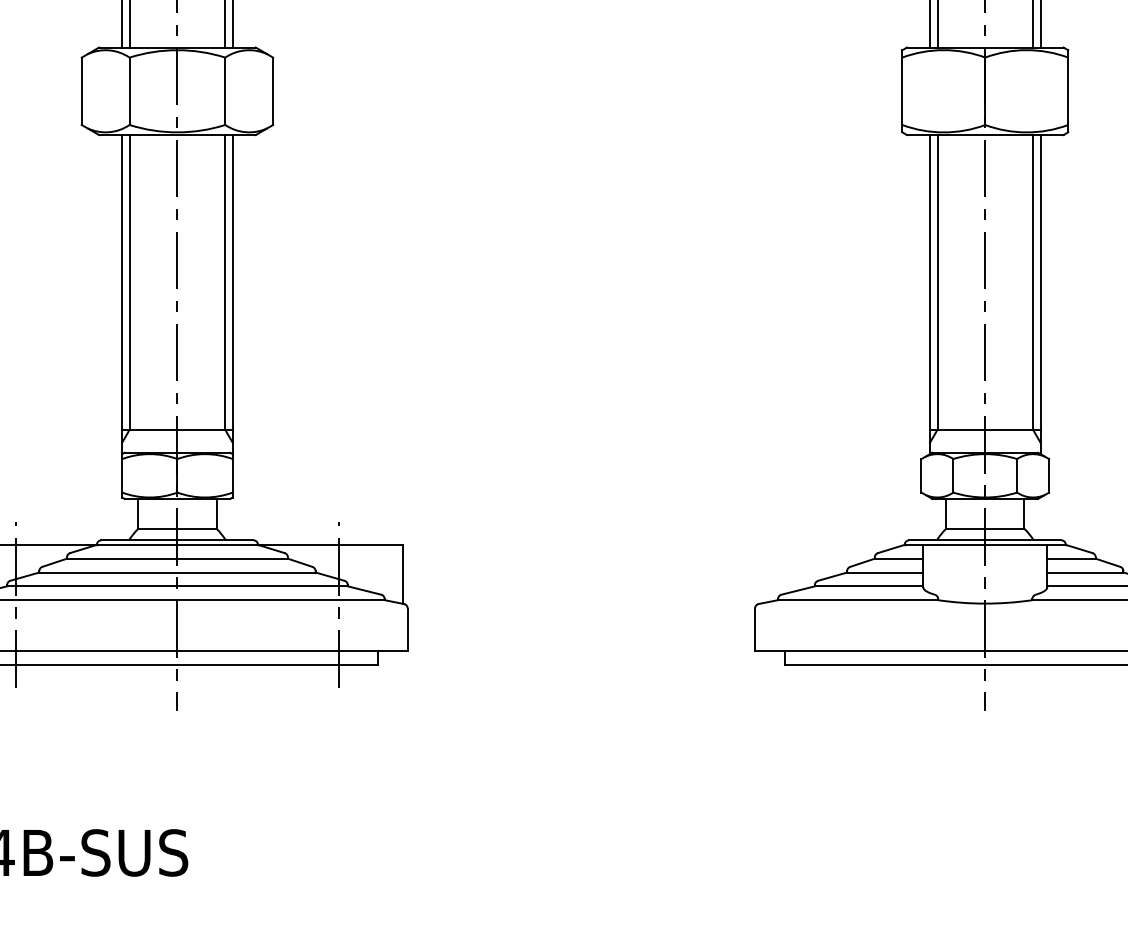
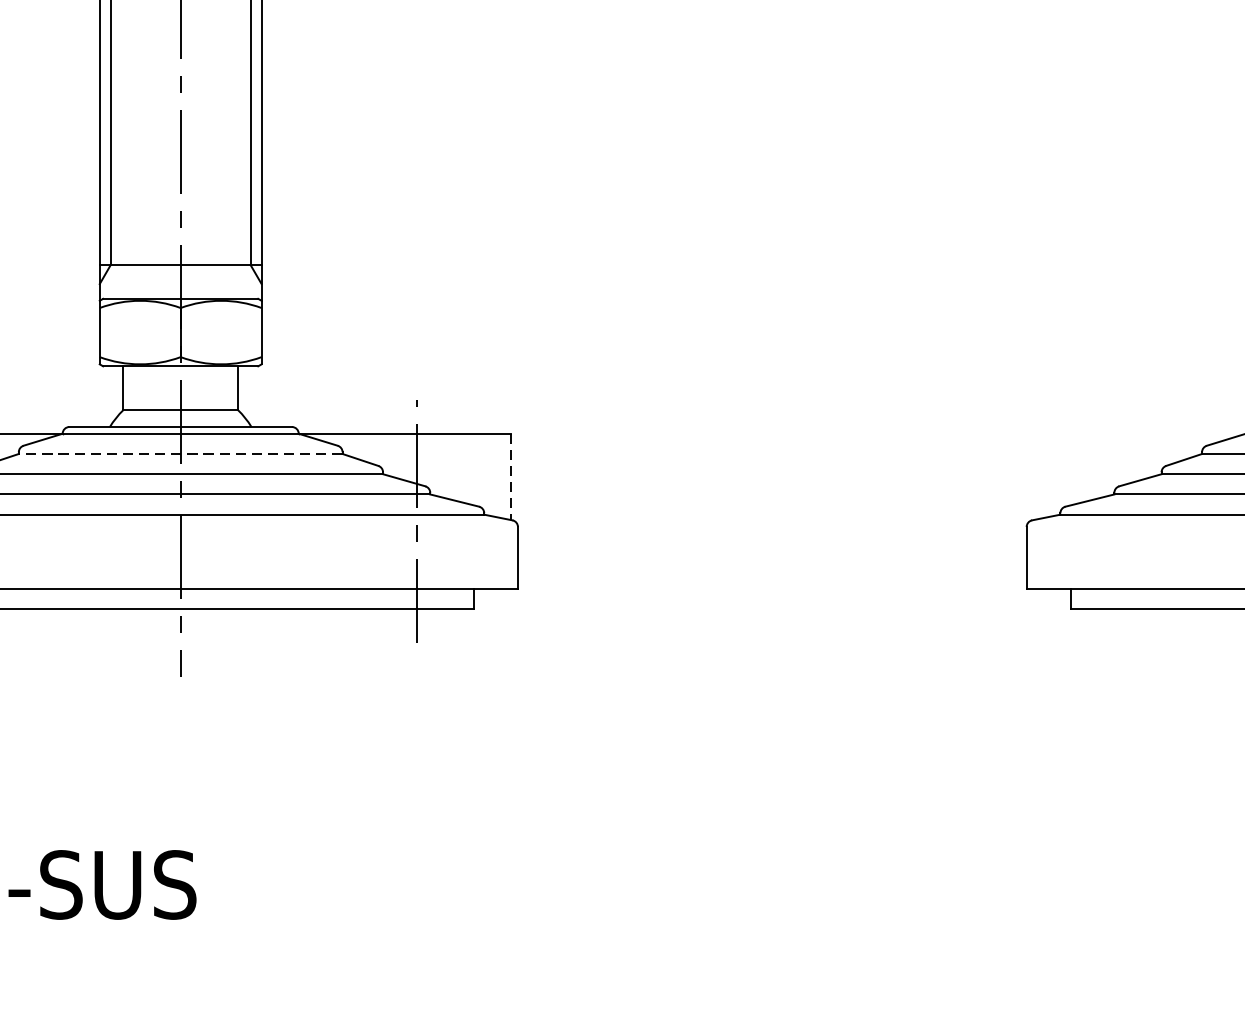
line: (177, 558) -> (180, 453), solid -> dashed
line: (403, 574) -> (511, 477), solid -> dashed

